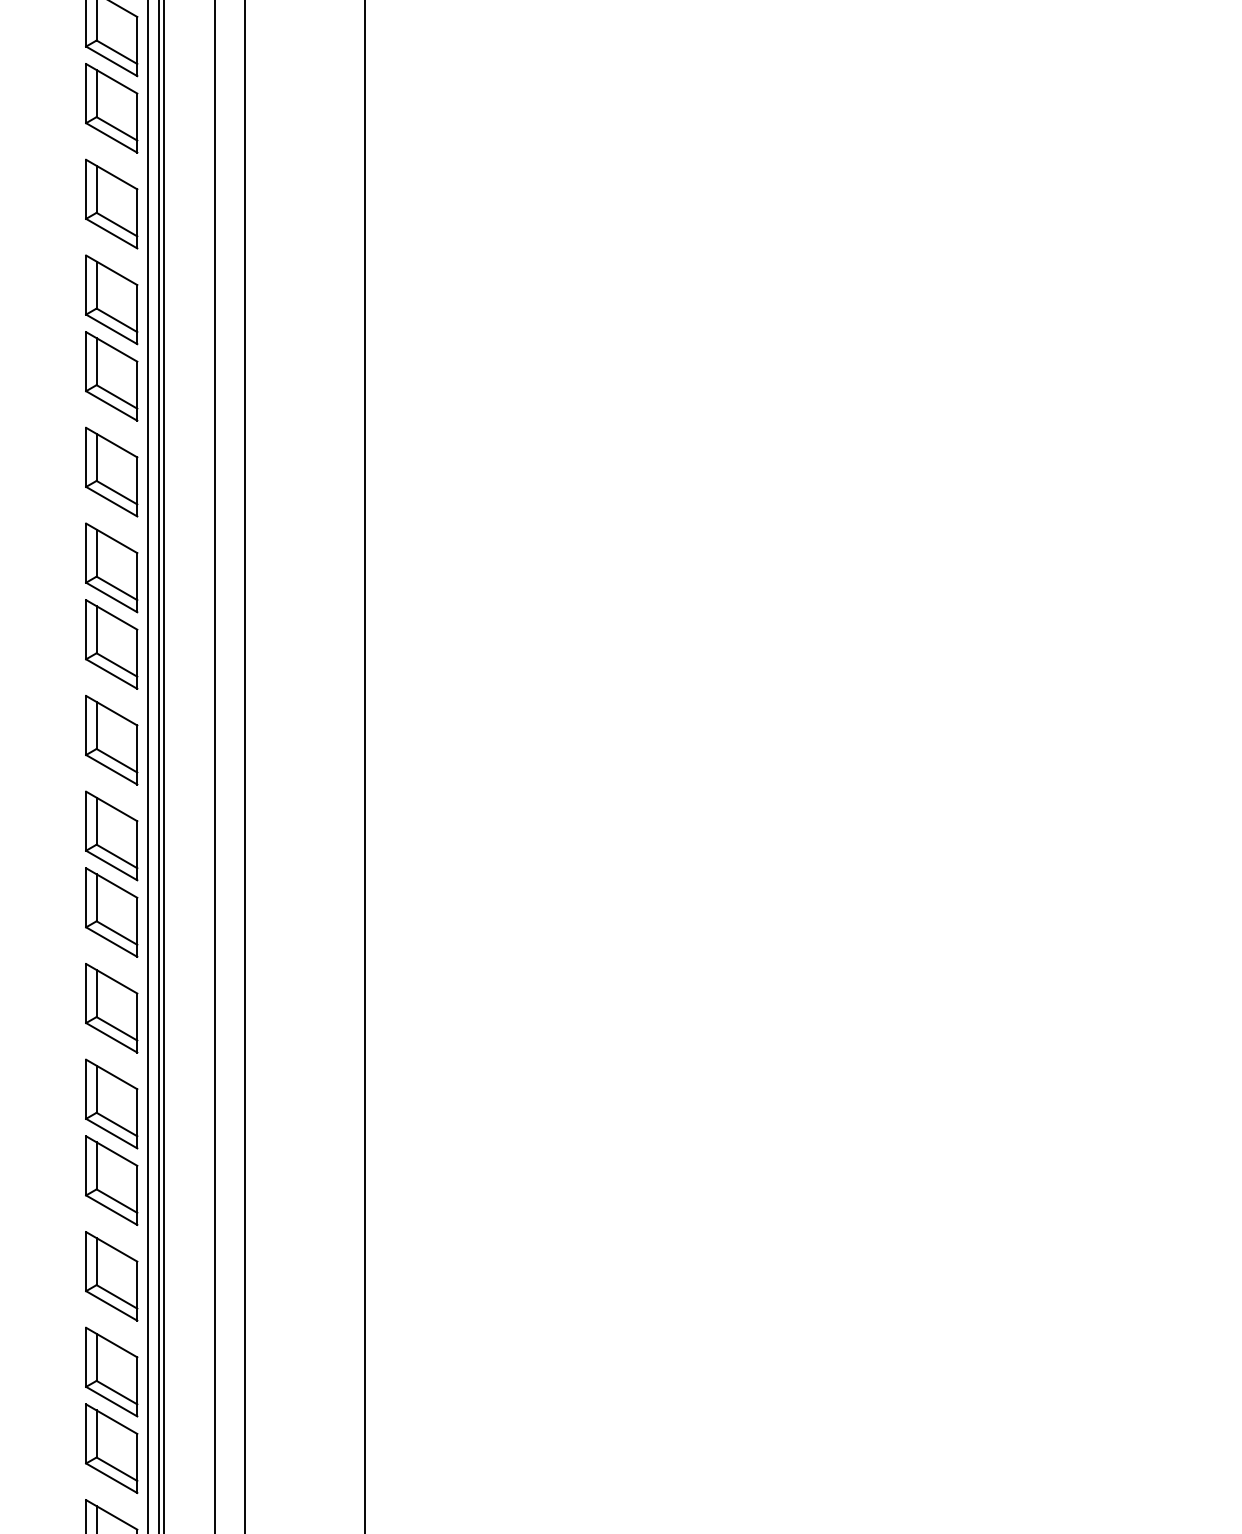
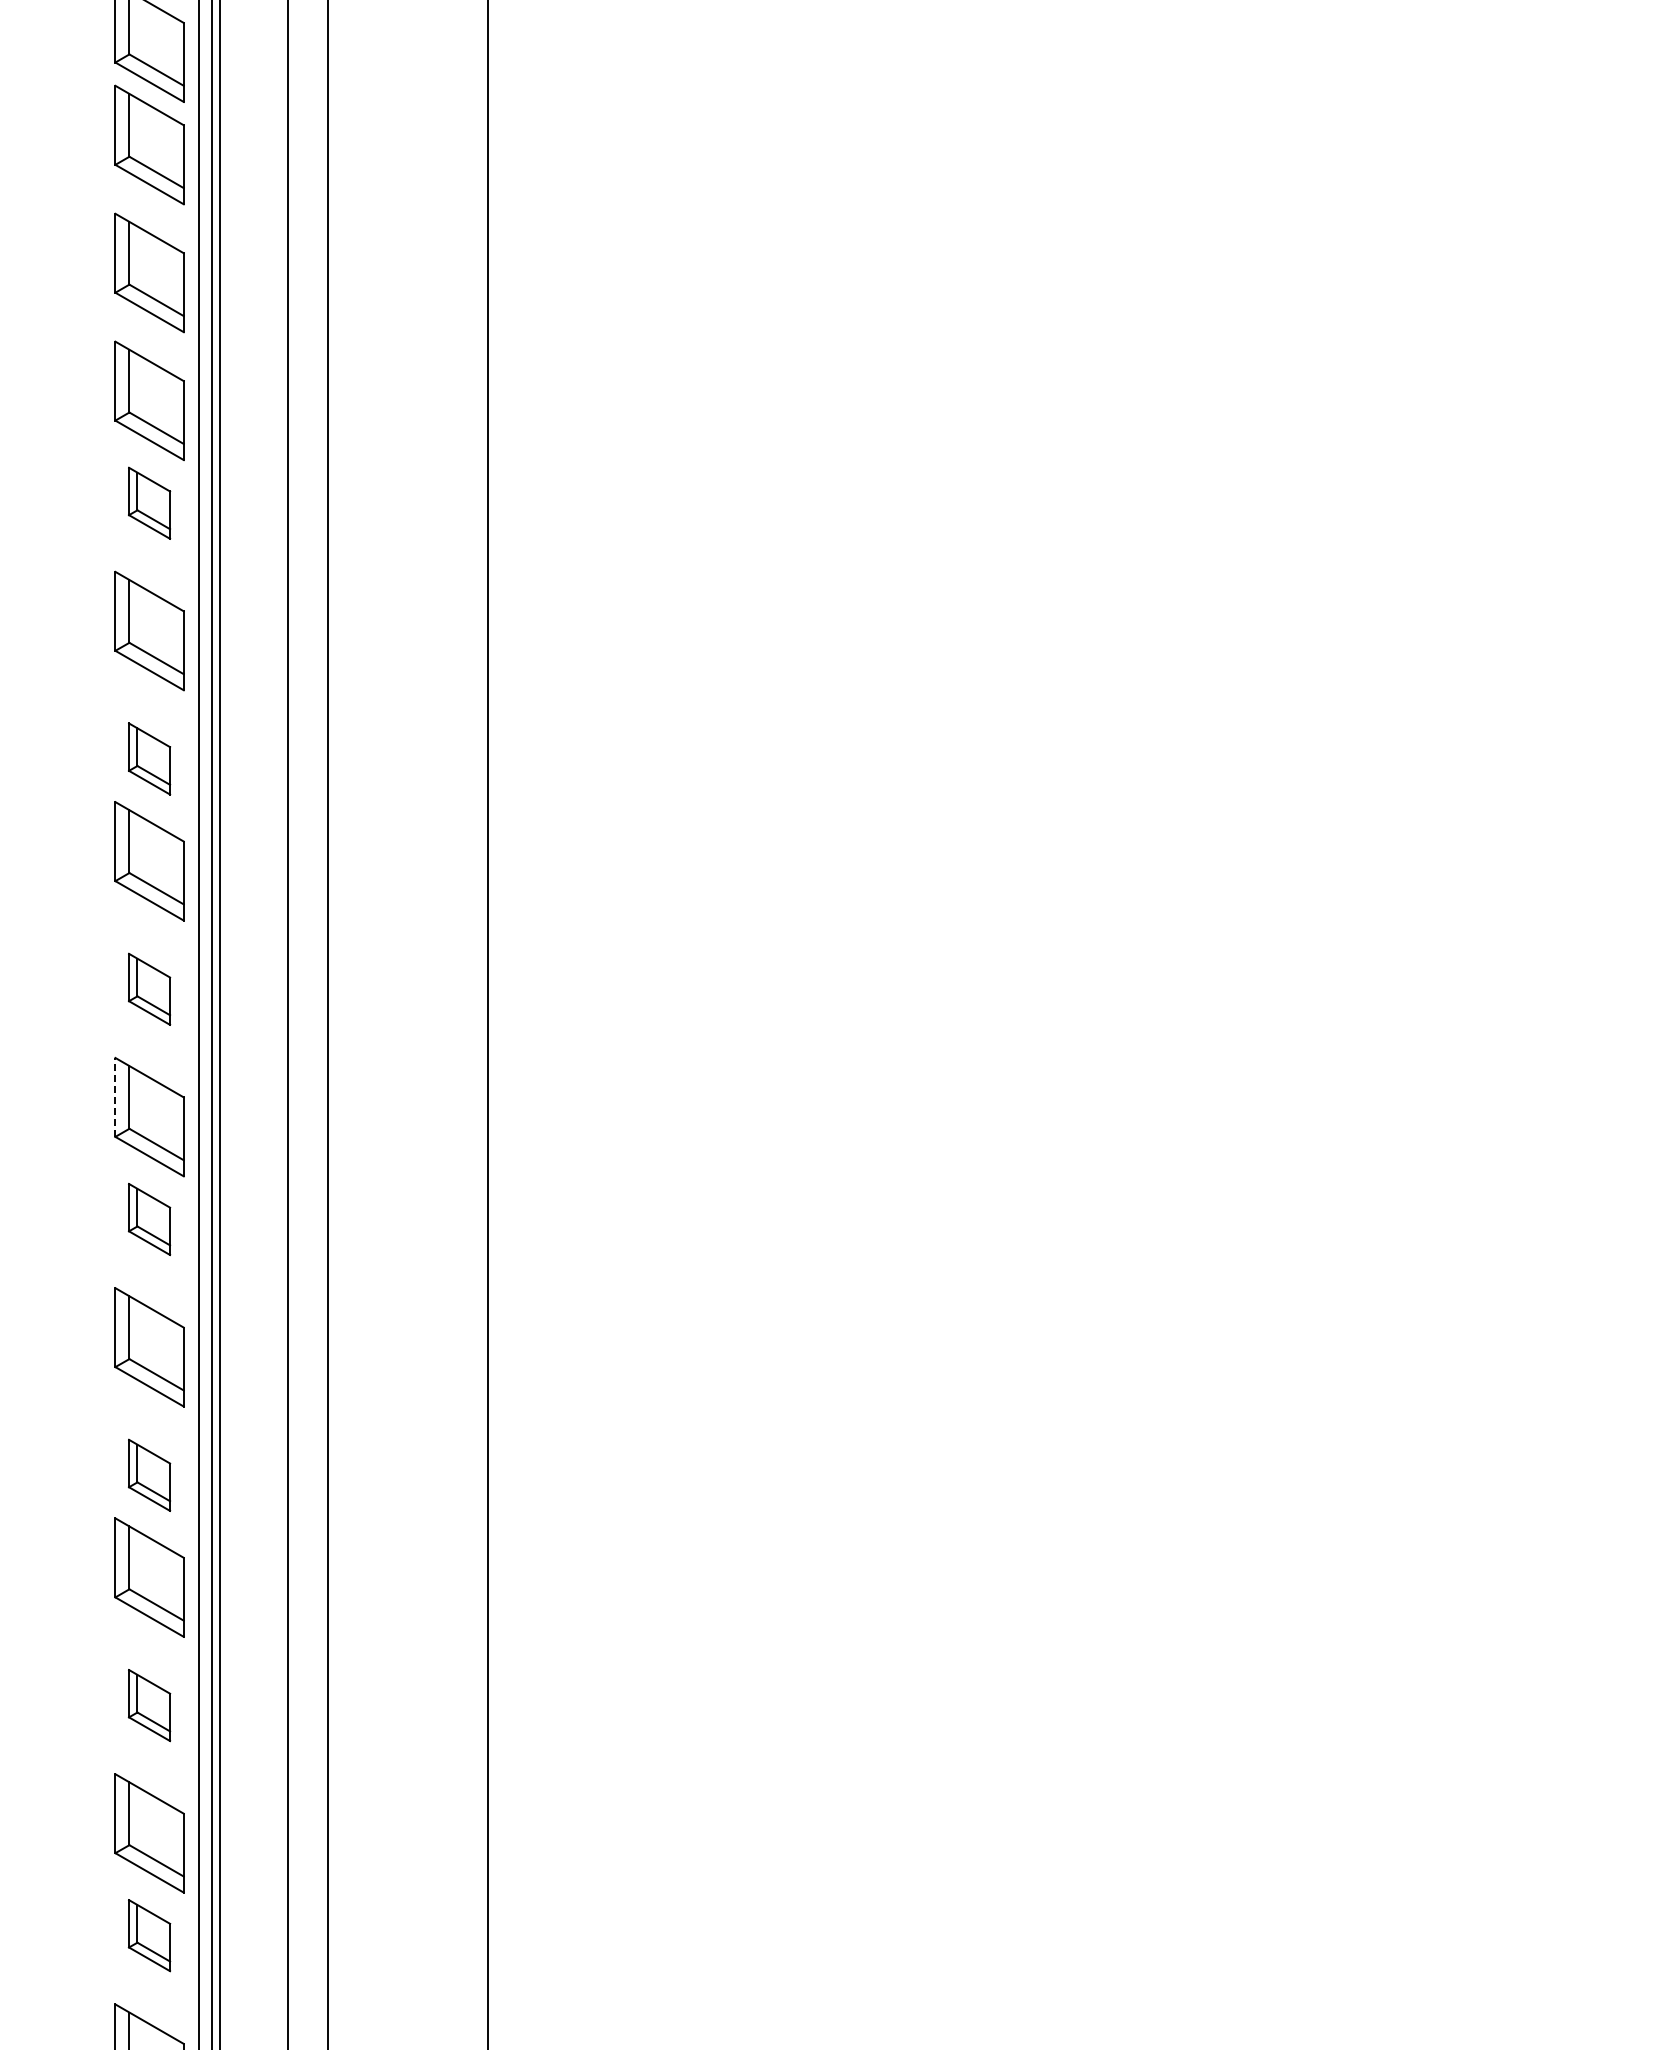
part: (111, 376) -> (149, 503), size x0.6
part: (111, 567) -> (149, 758), size x0.6
part: (111, 740) -> (149, 989), size x0.6
line: (86, 820) -> (115, 1096), solid -> dashed
part: (111, 912) -> (149, 1219), size x0.6
part: (111, 1104) -> (149, 1475), size x0.6
part: (111, 1276) -> (149, 1705), size x0.6
part: (111, 1448) -> (149, 1935), size x0.6

